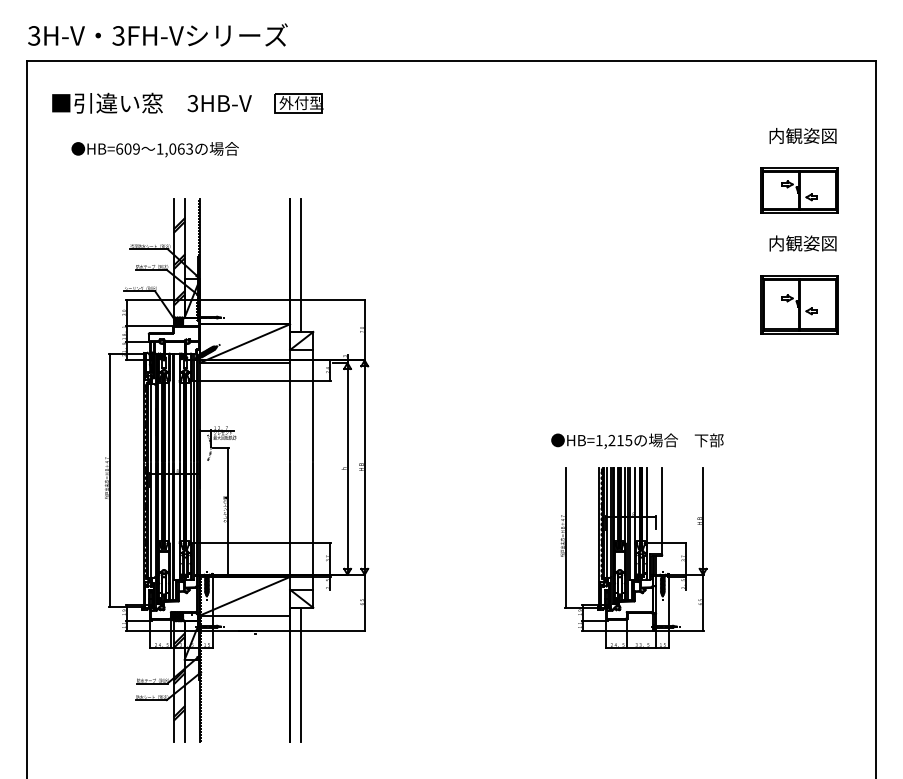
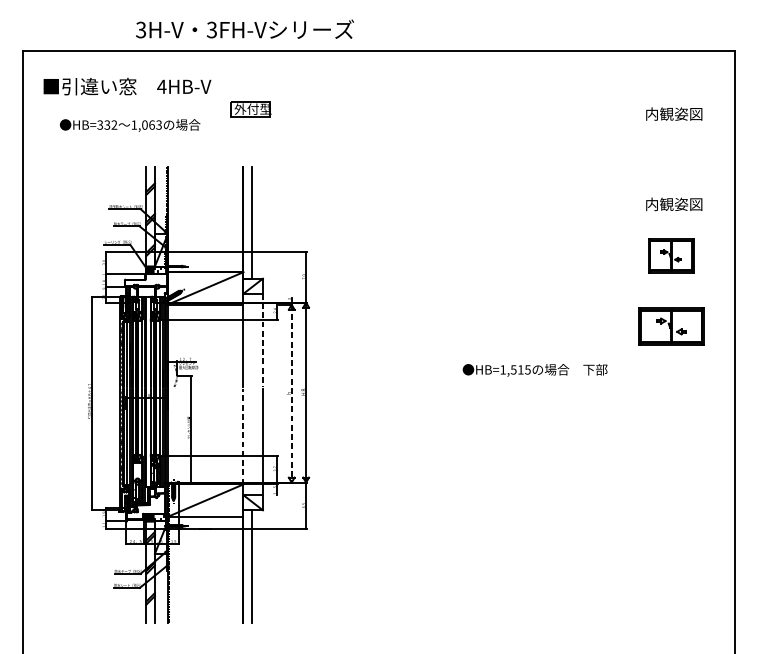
text: (157, 34) -> (244, 28), moved
text: (192, 103) -> (161, 86), 3HB-V -> 4HB-V
part: (298, 103) -> (250, 109), moved
text: (127, 148) -> (106, 124), HB=609 -> HB=332
part: (799, 190) -> (671, 326), moved
part: (799, 304) -> (671, 255), size x0.7
line: (313, 405) -> (263, 340), solid -> dashed
text: (611, 440) -> (513, 369), HB=1,215 -> HB=1,515
line: (347, 468) -> (291, 393), solid -> dashed
line: (290, 520) -> (243, 437), solid -> dashed
part: (633, 557) -> (531, 468), removed

